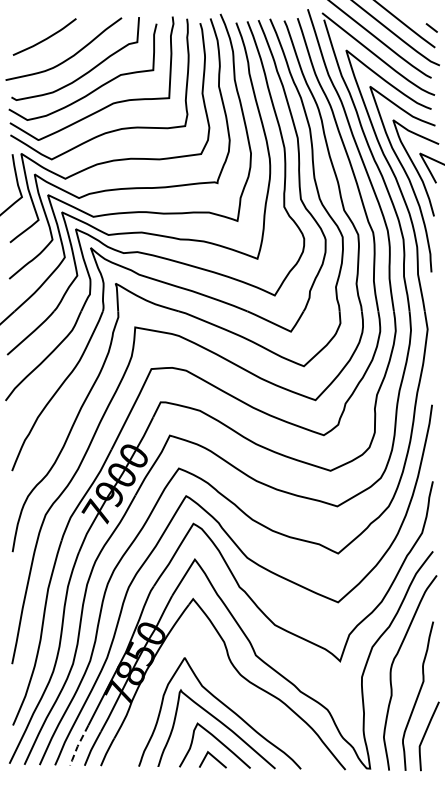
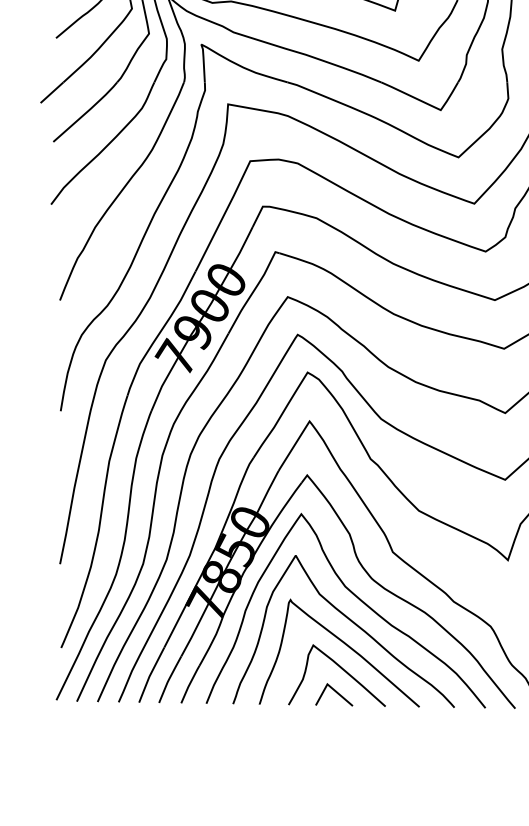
curve: (229, 689) -> (356, 598), added
line: (77, 746) -> (149, 676), dashed -> solid

